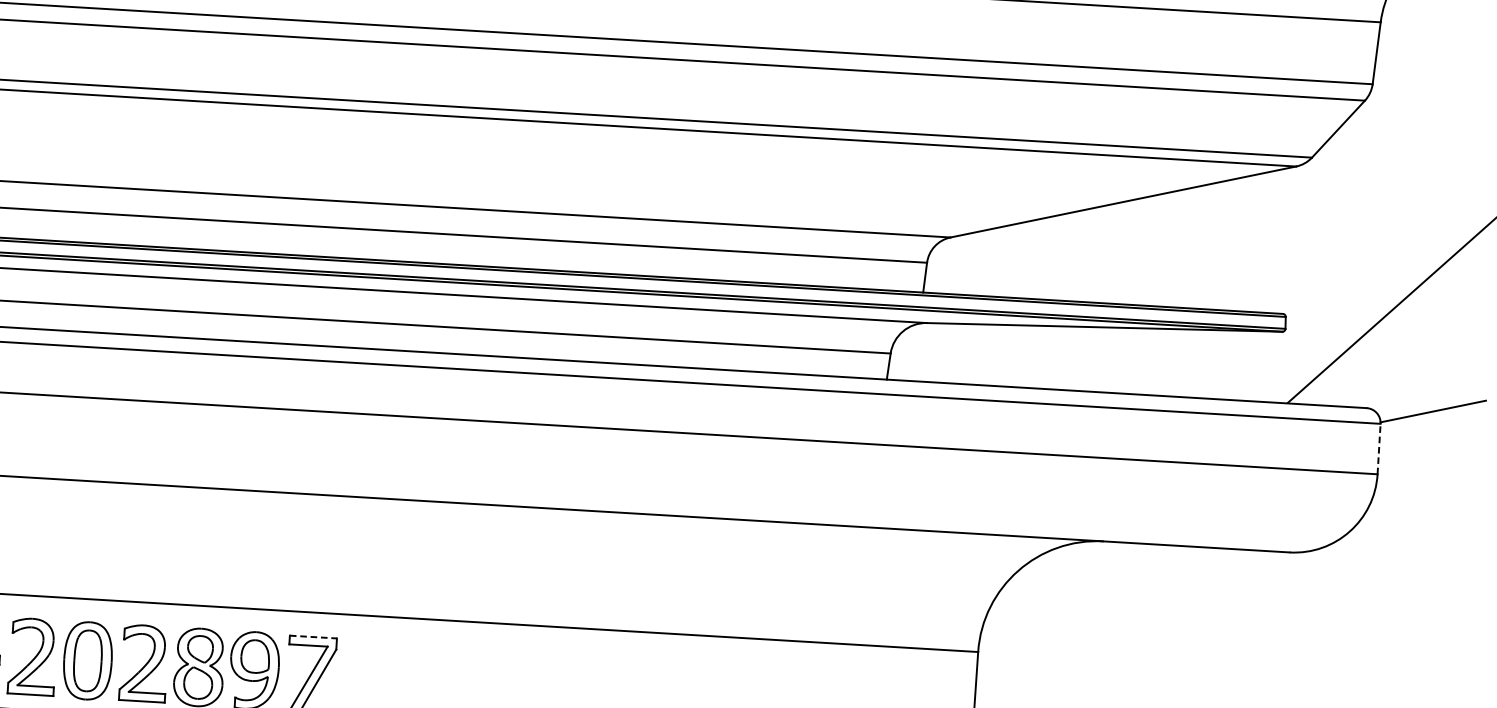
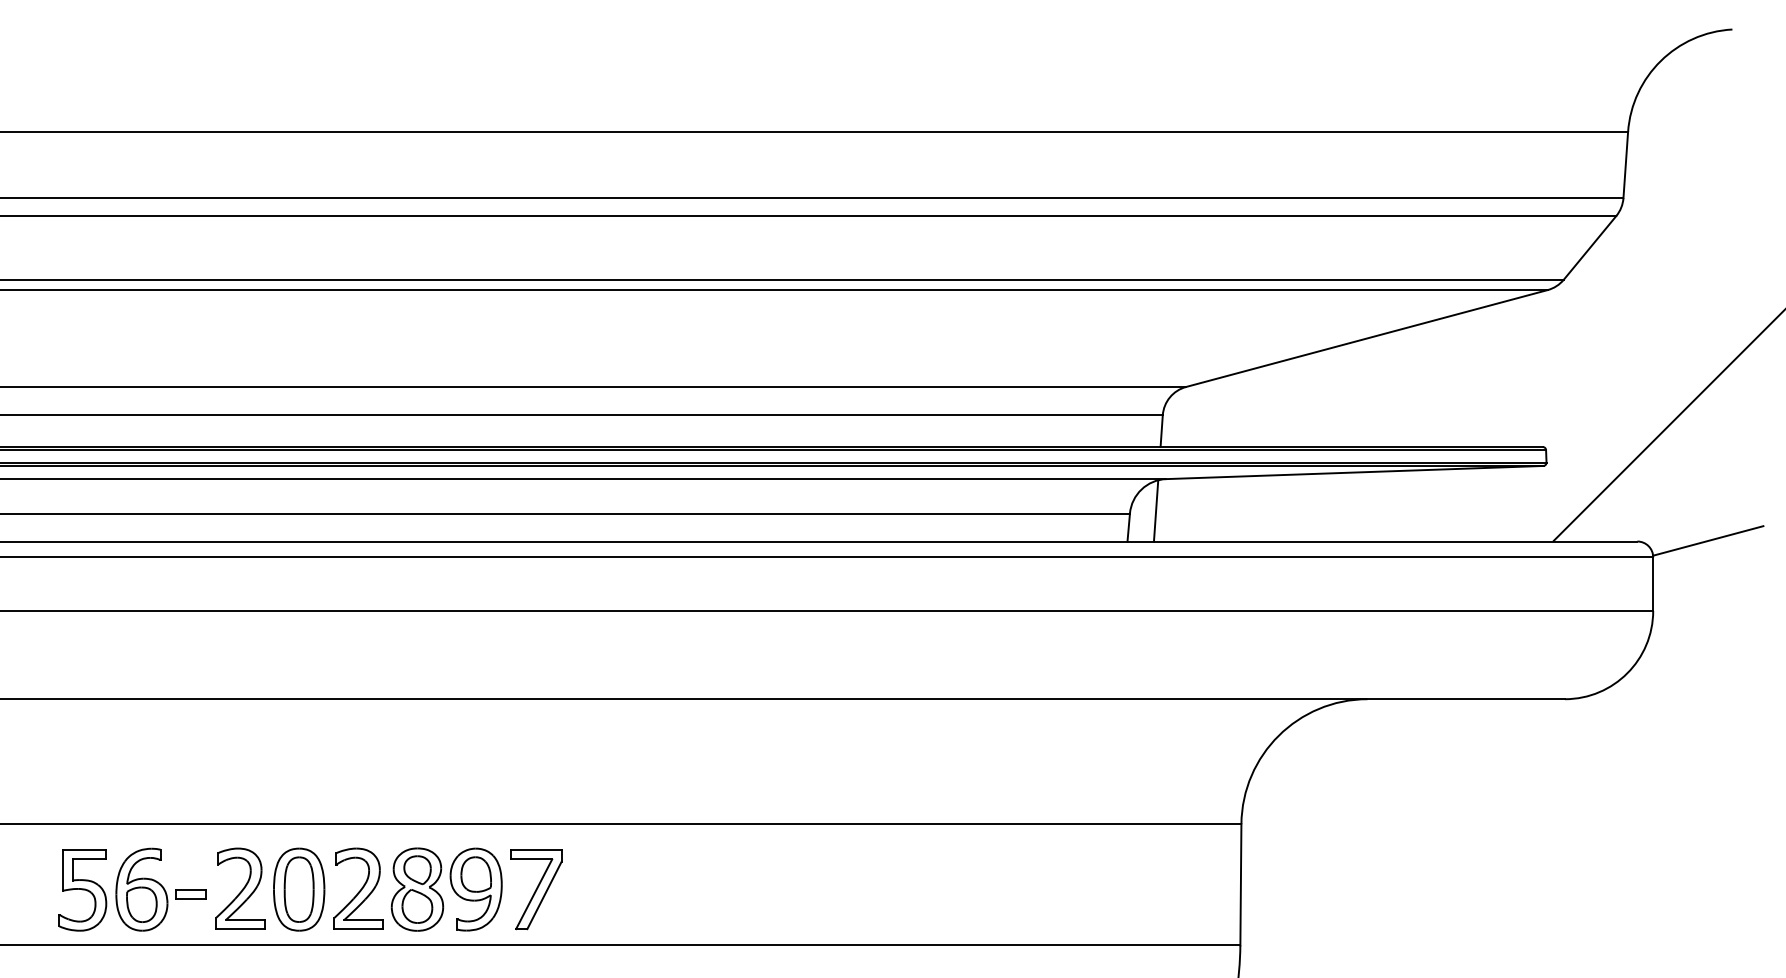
line: (914, 351) -> (1155, 510), added
line: (1379, 449) -> (1653, 584), dashed -> solid
line: (313, 637) -> (536, 850), dashed -> solid

